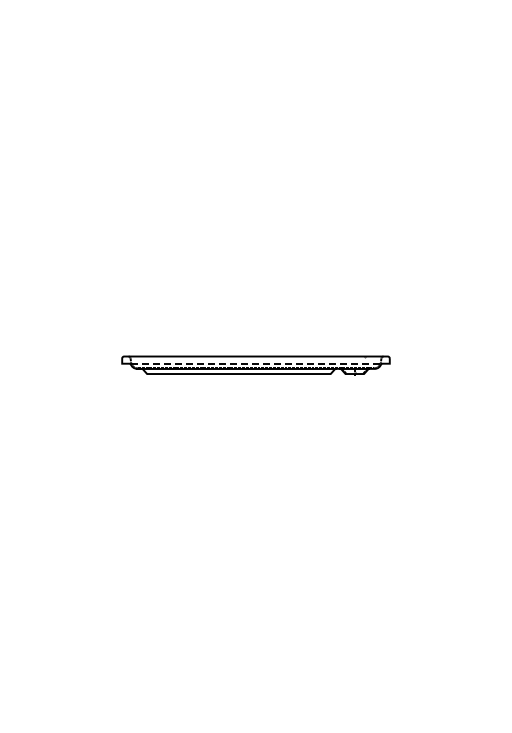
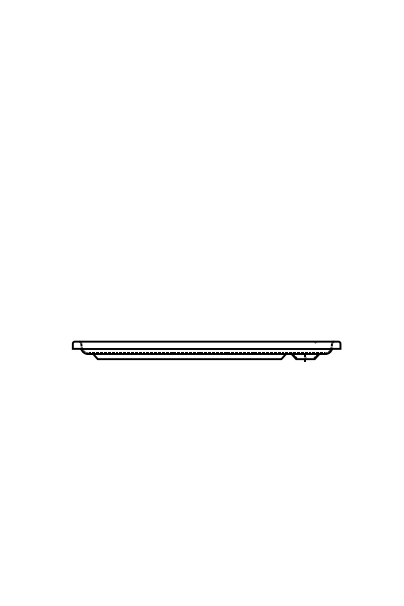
line: (256, 363) -> (207, 348), dashed -> solid

